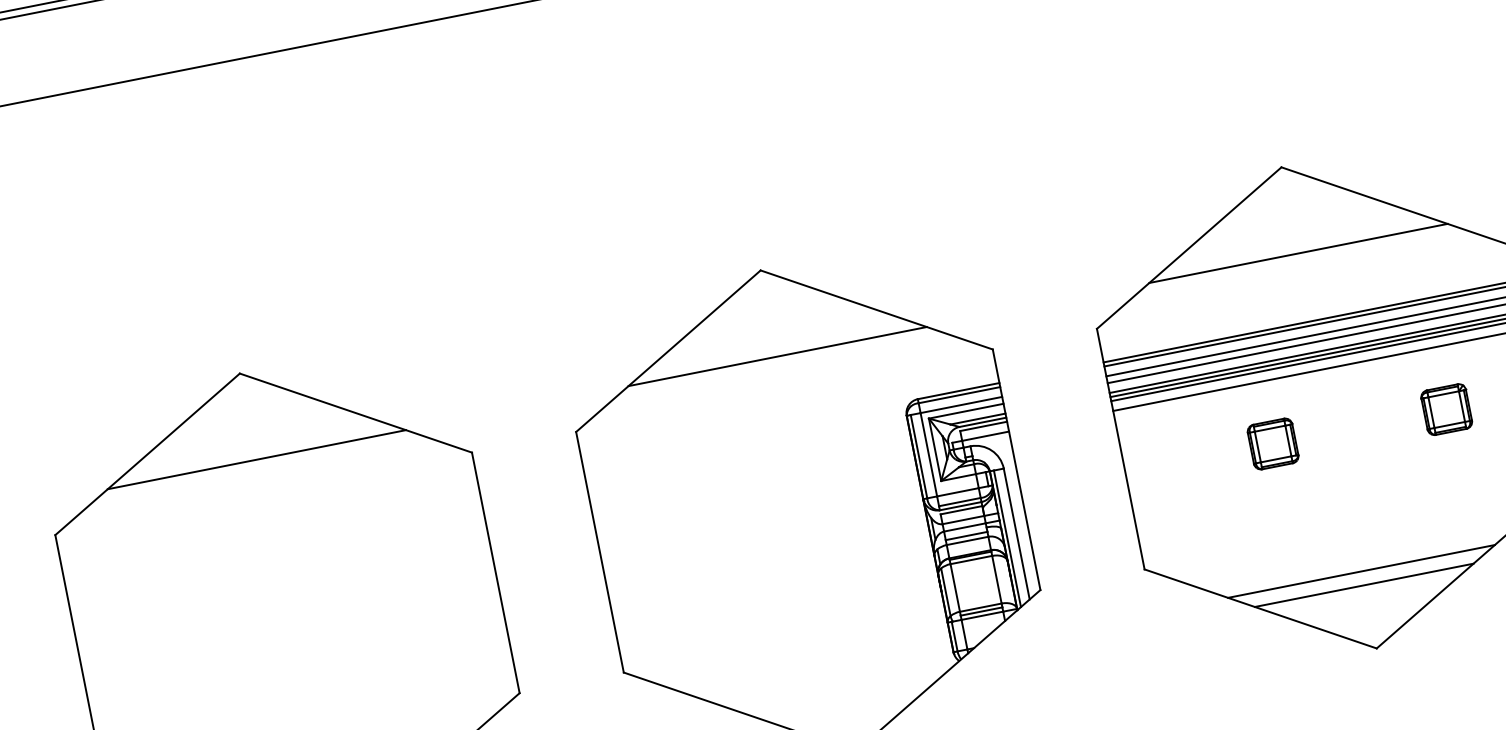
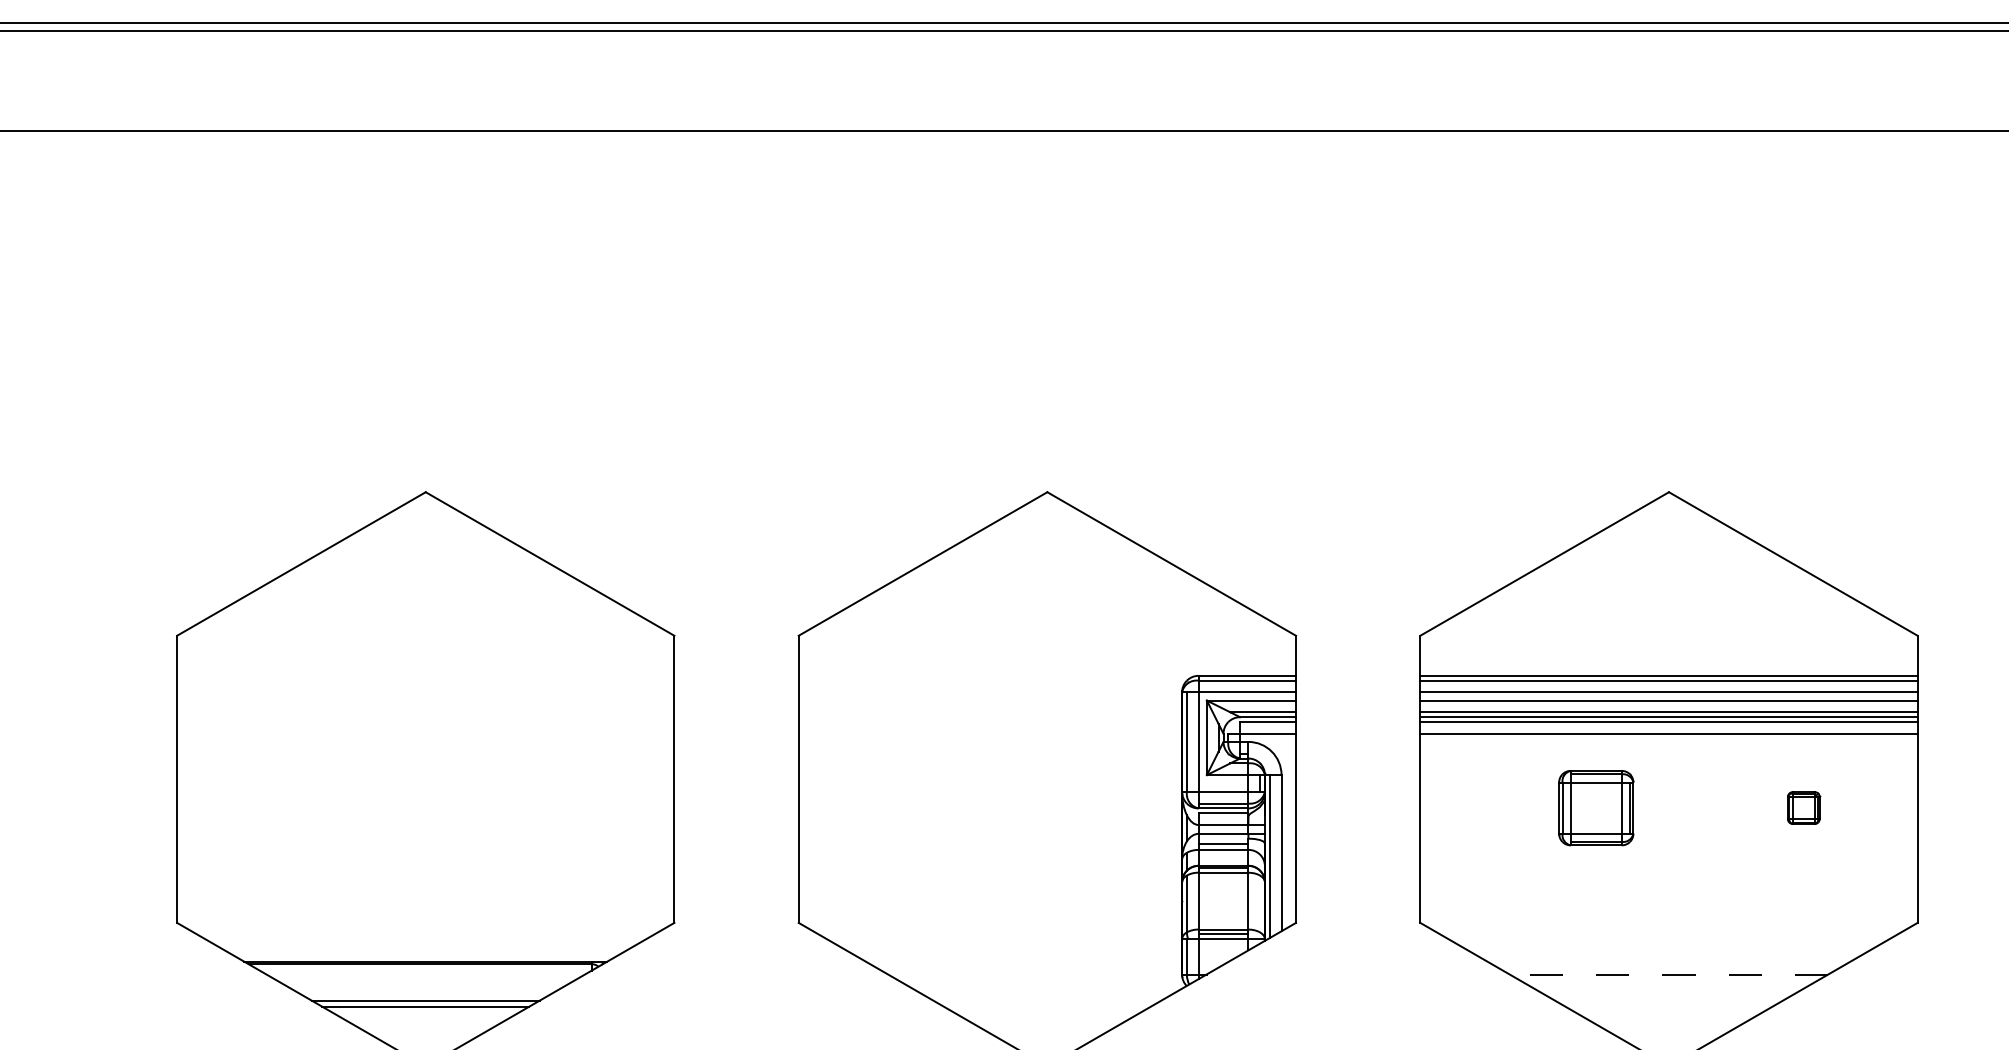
line: (1298, 253) -> (1668, 594), removed
line: (777, 356) -> (1047, 594), removed
part: (1446, 409) -> (1803, 807), size x0.6
part: (1273, 443) -> (1596, 807), size x1.4
line: (256, 459) -> (425, 594), removed
line: (1361, 571) -> (1668, 974), solid -> dashed
line: (1363, 585) -> (1668, 991), removed

